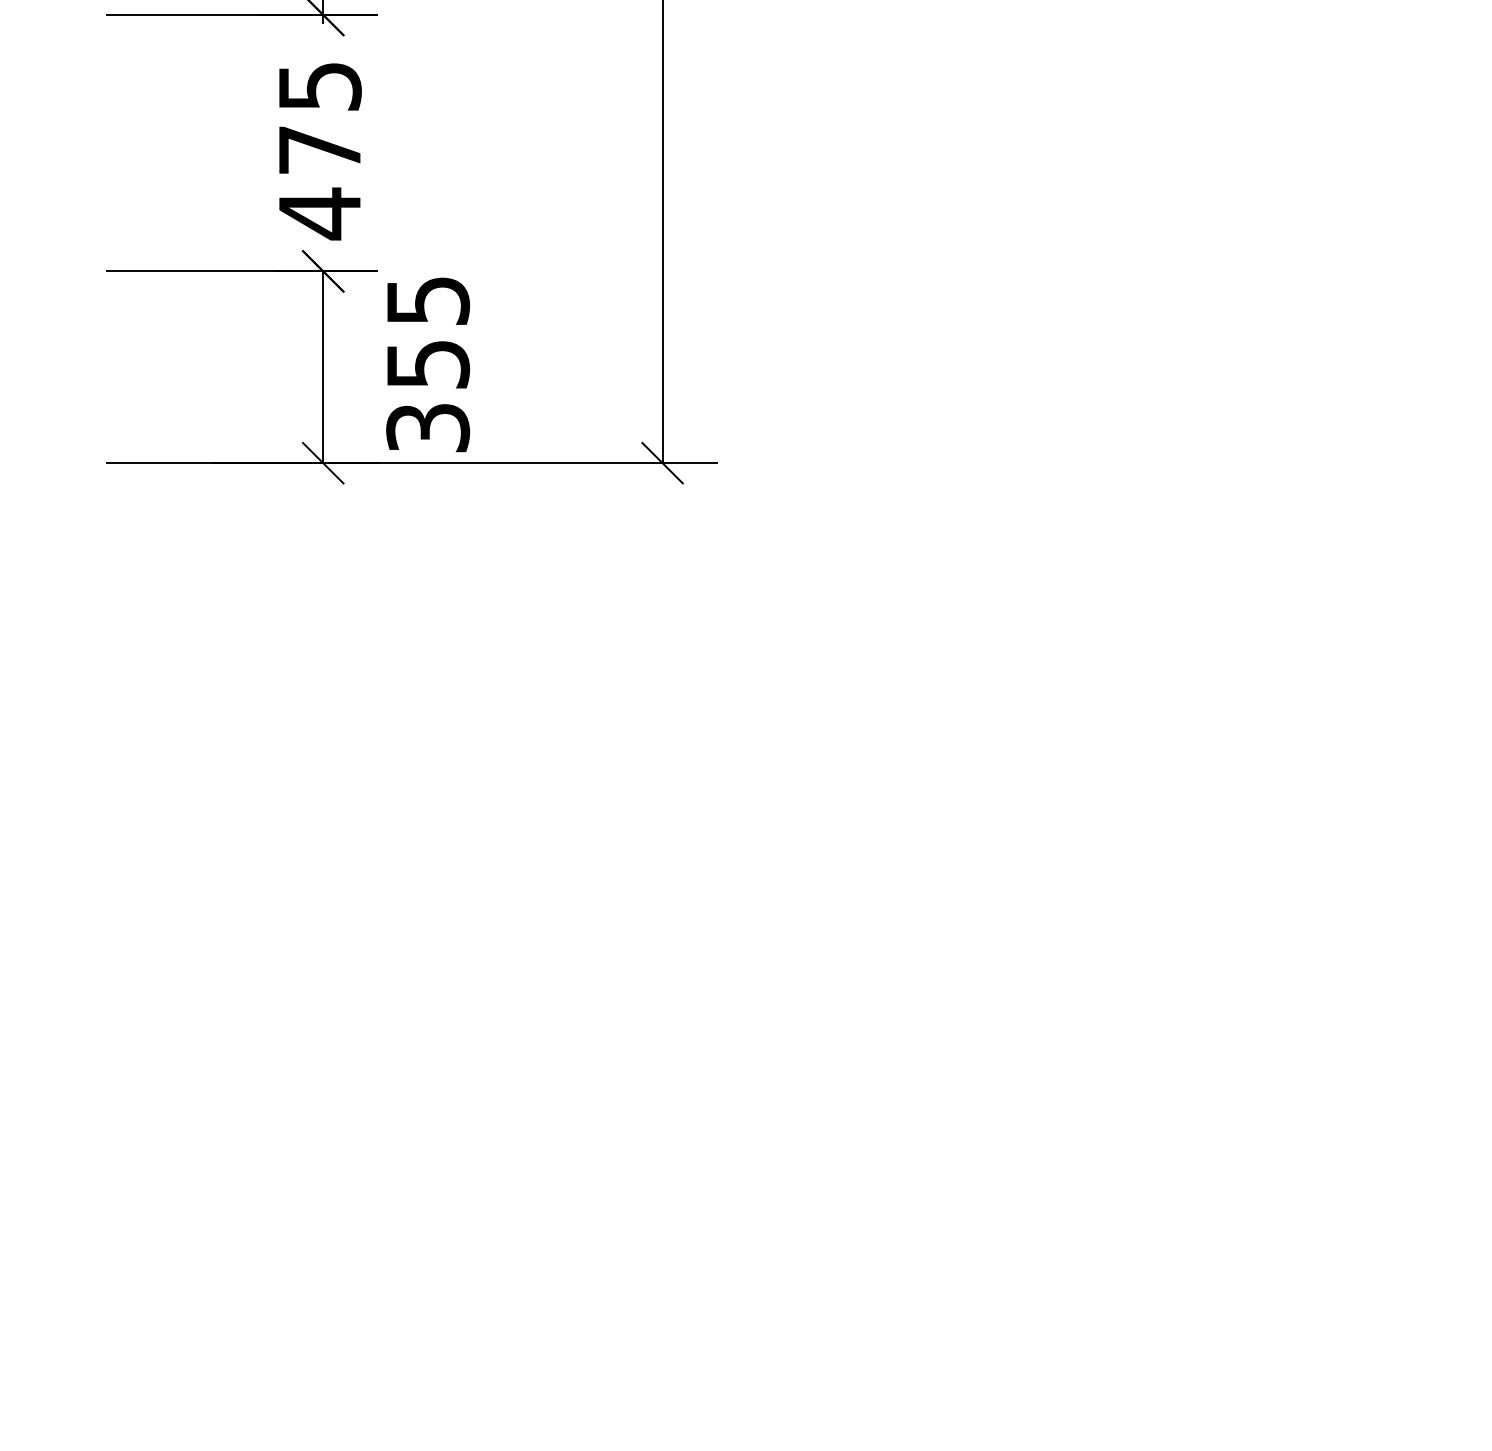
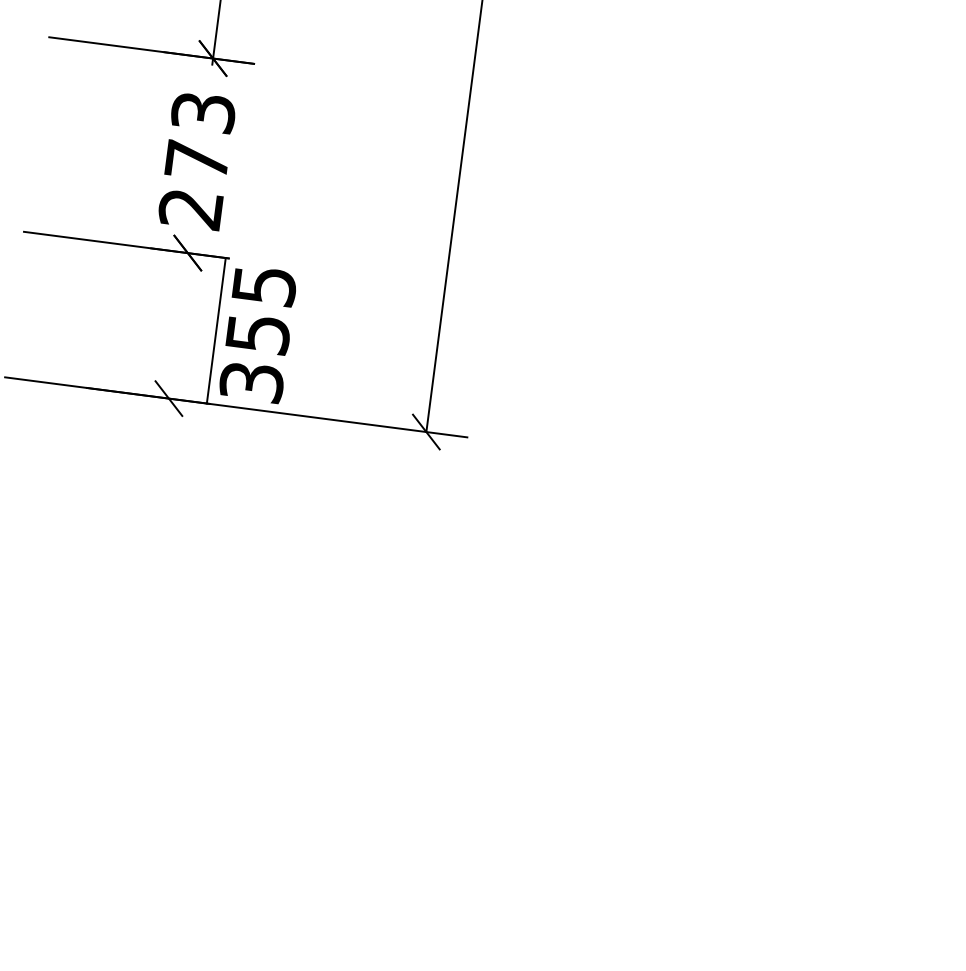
text: (319, 151) -> (196, 161), 475 -> 273
line: (323, 367) -> (216, 330), moved

